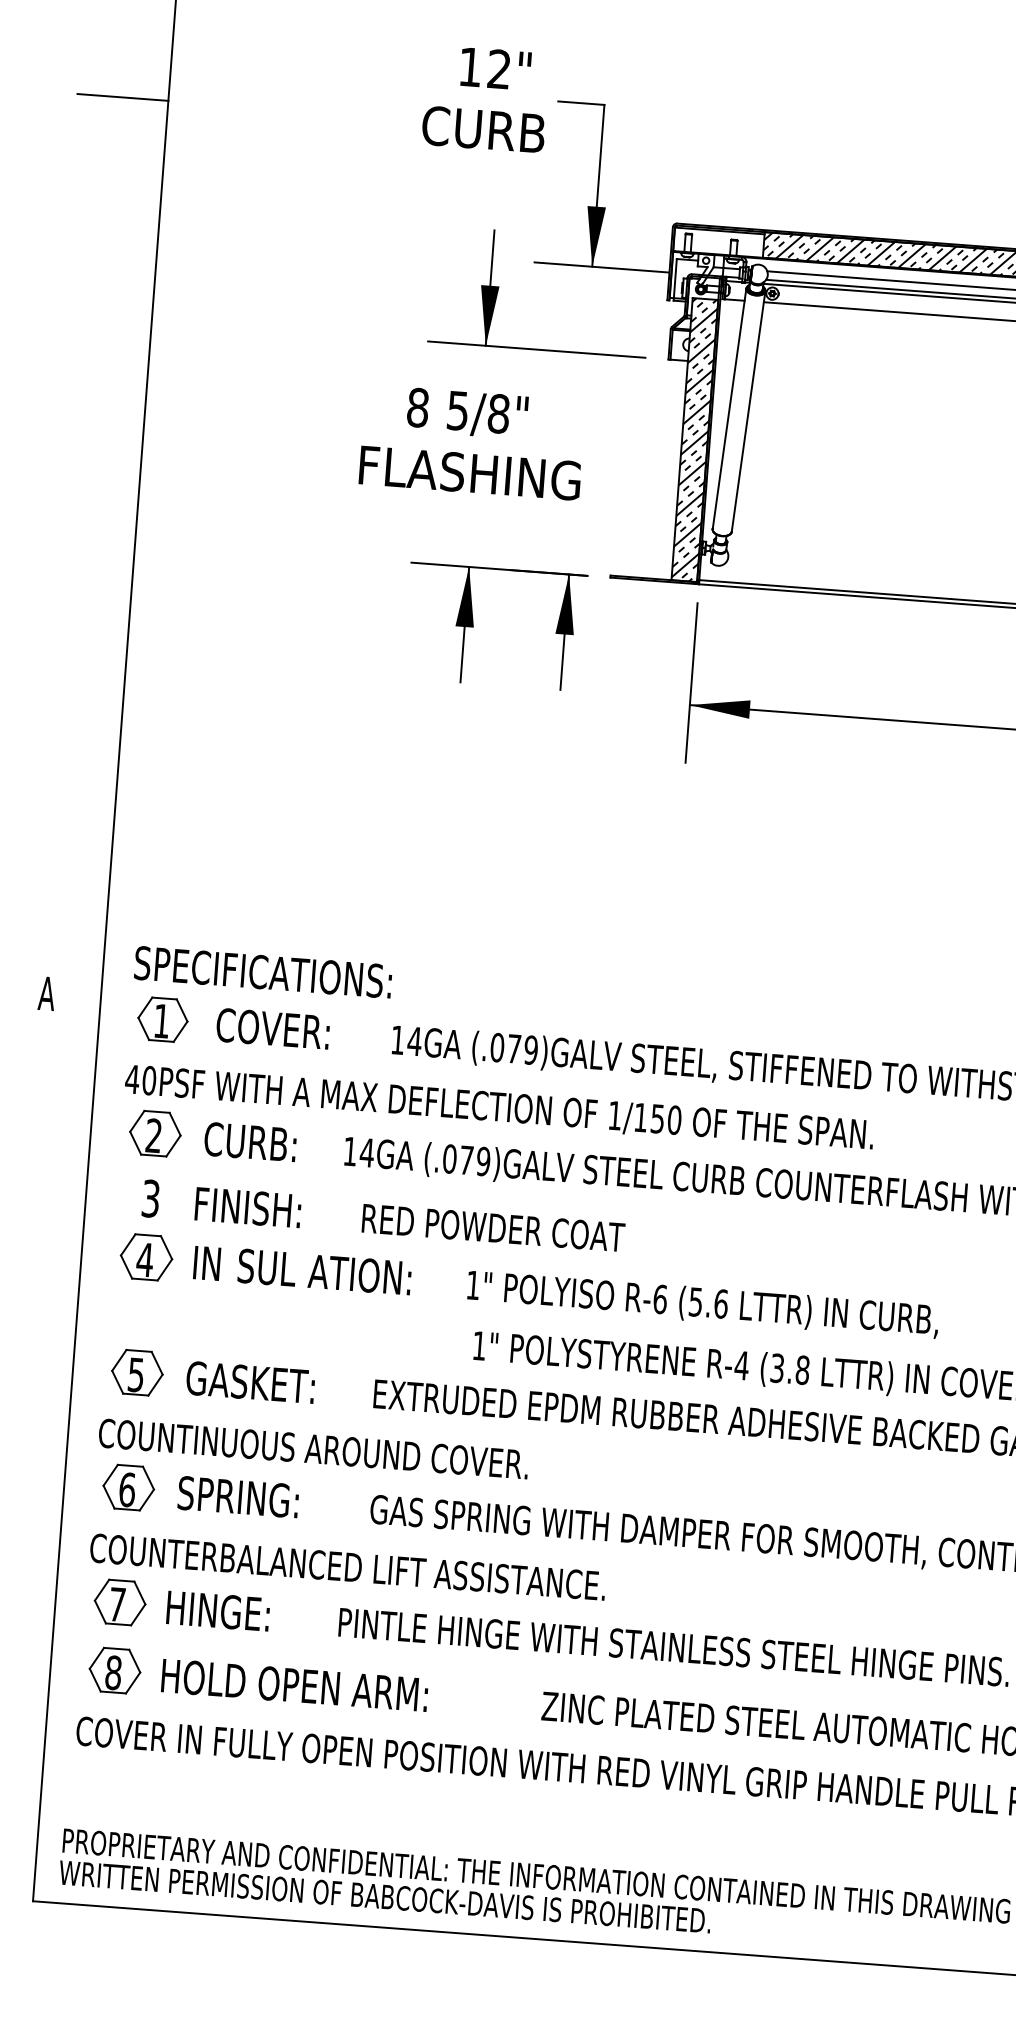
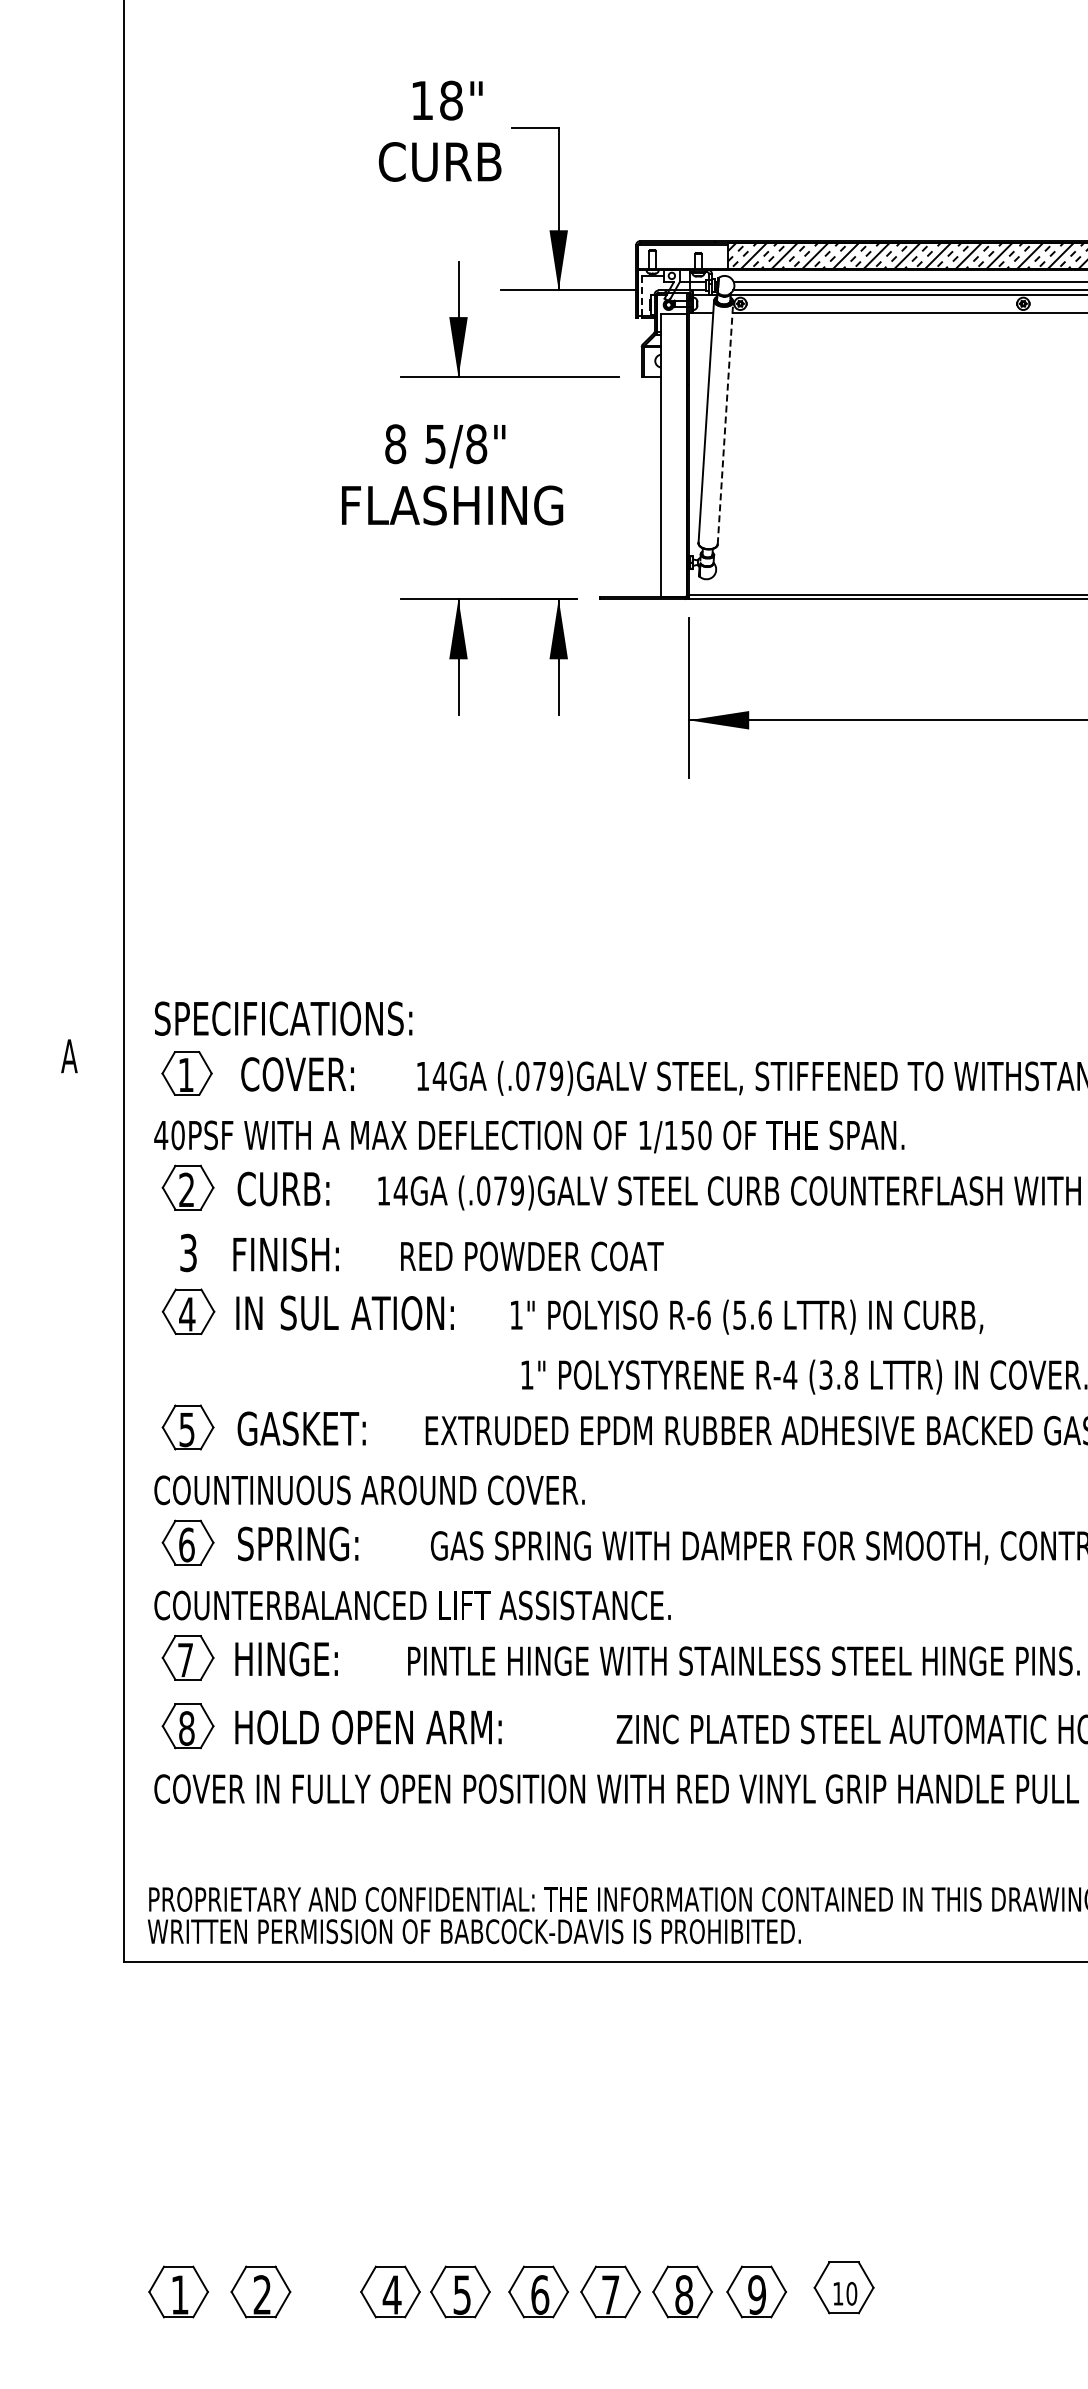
text: (499, 69) -> (451, 100), 12" -> 18"
line: (122, 97) -> (77, 156), removed
line: (675, 279) -> (642, 296), solid -> dashed
line: (748, 410) -> (725, 422), solid -> dashed
hatch: (694, 439) -> (673, 455), removed

